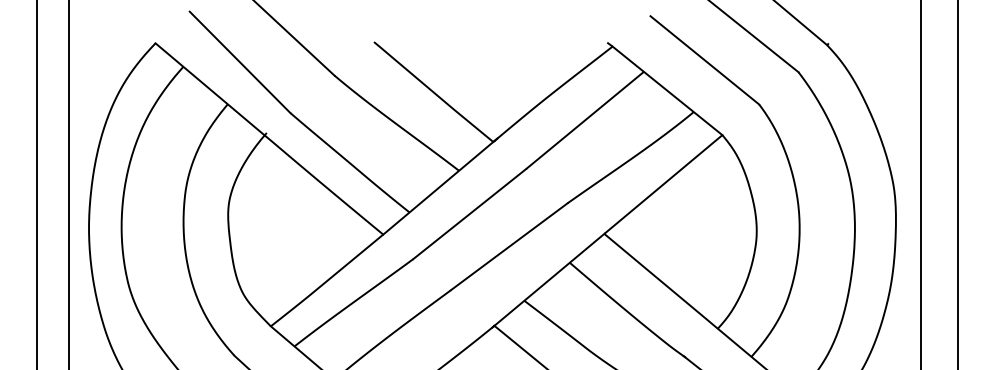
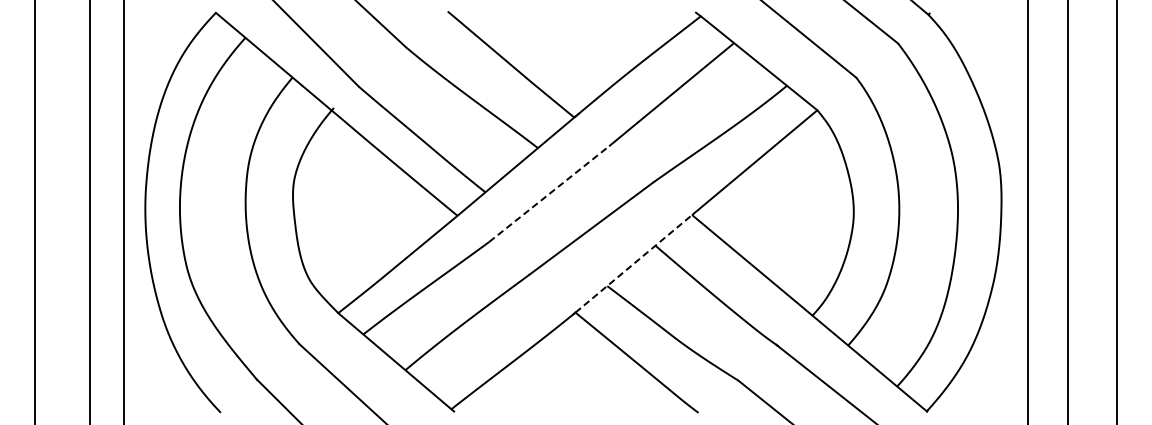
line: (469, 214) -> (549, 194), solid -> dashed
line: (550, 279) -> (634, 263), solid -> dashed

